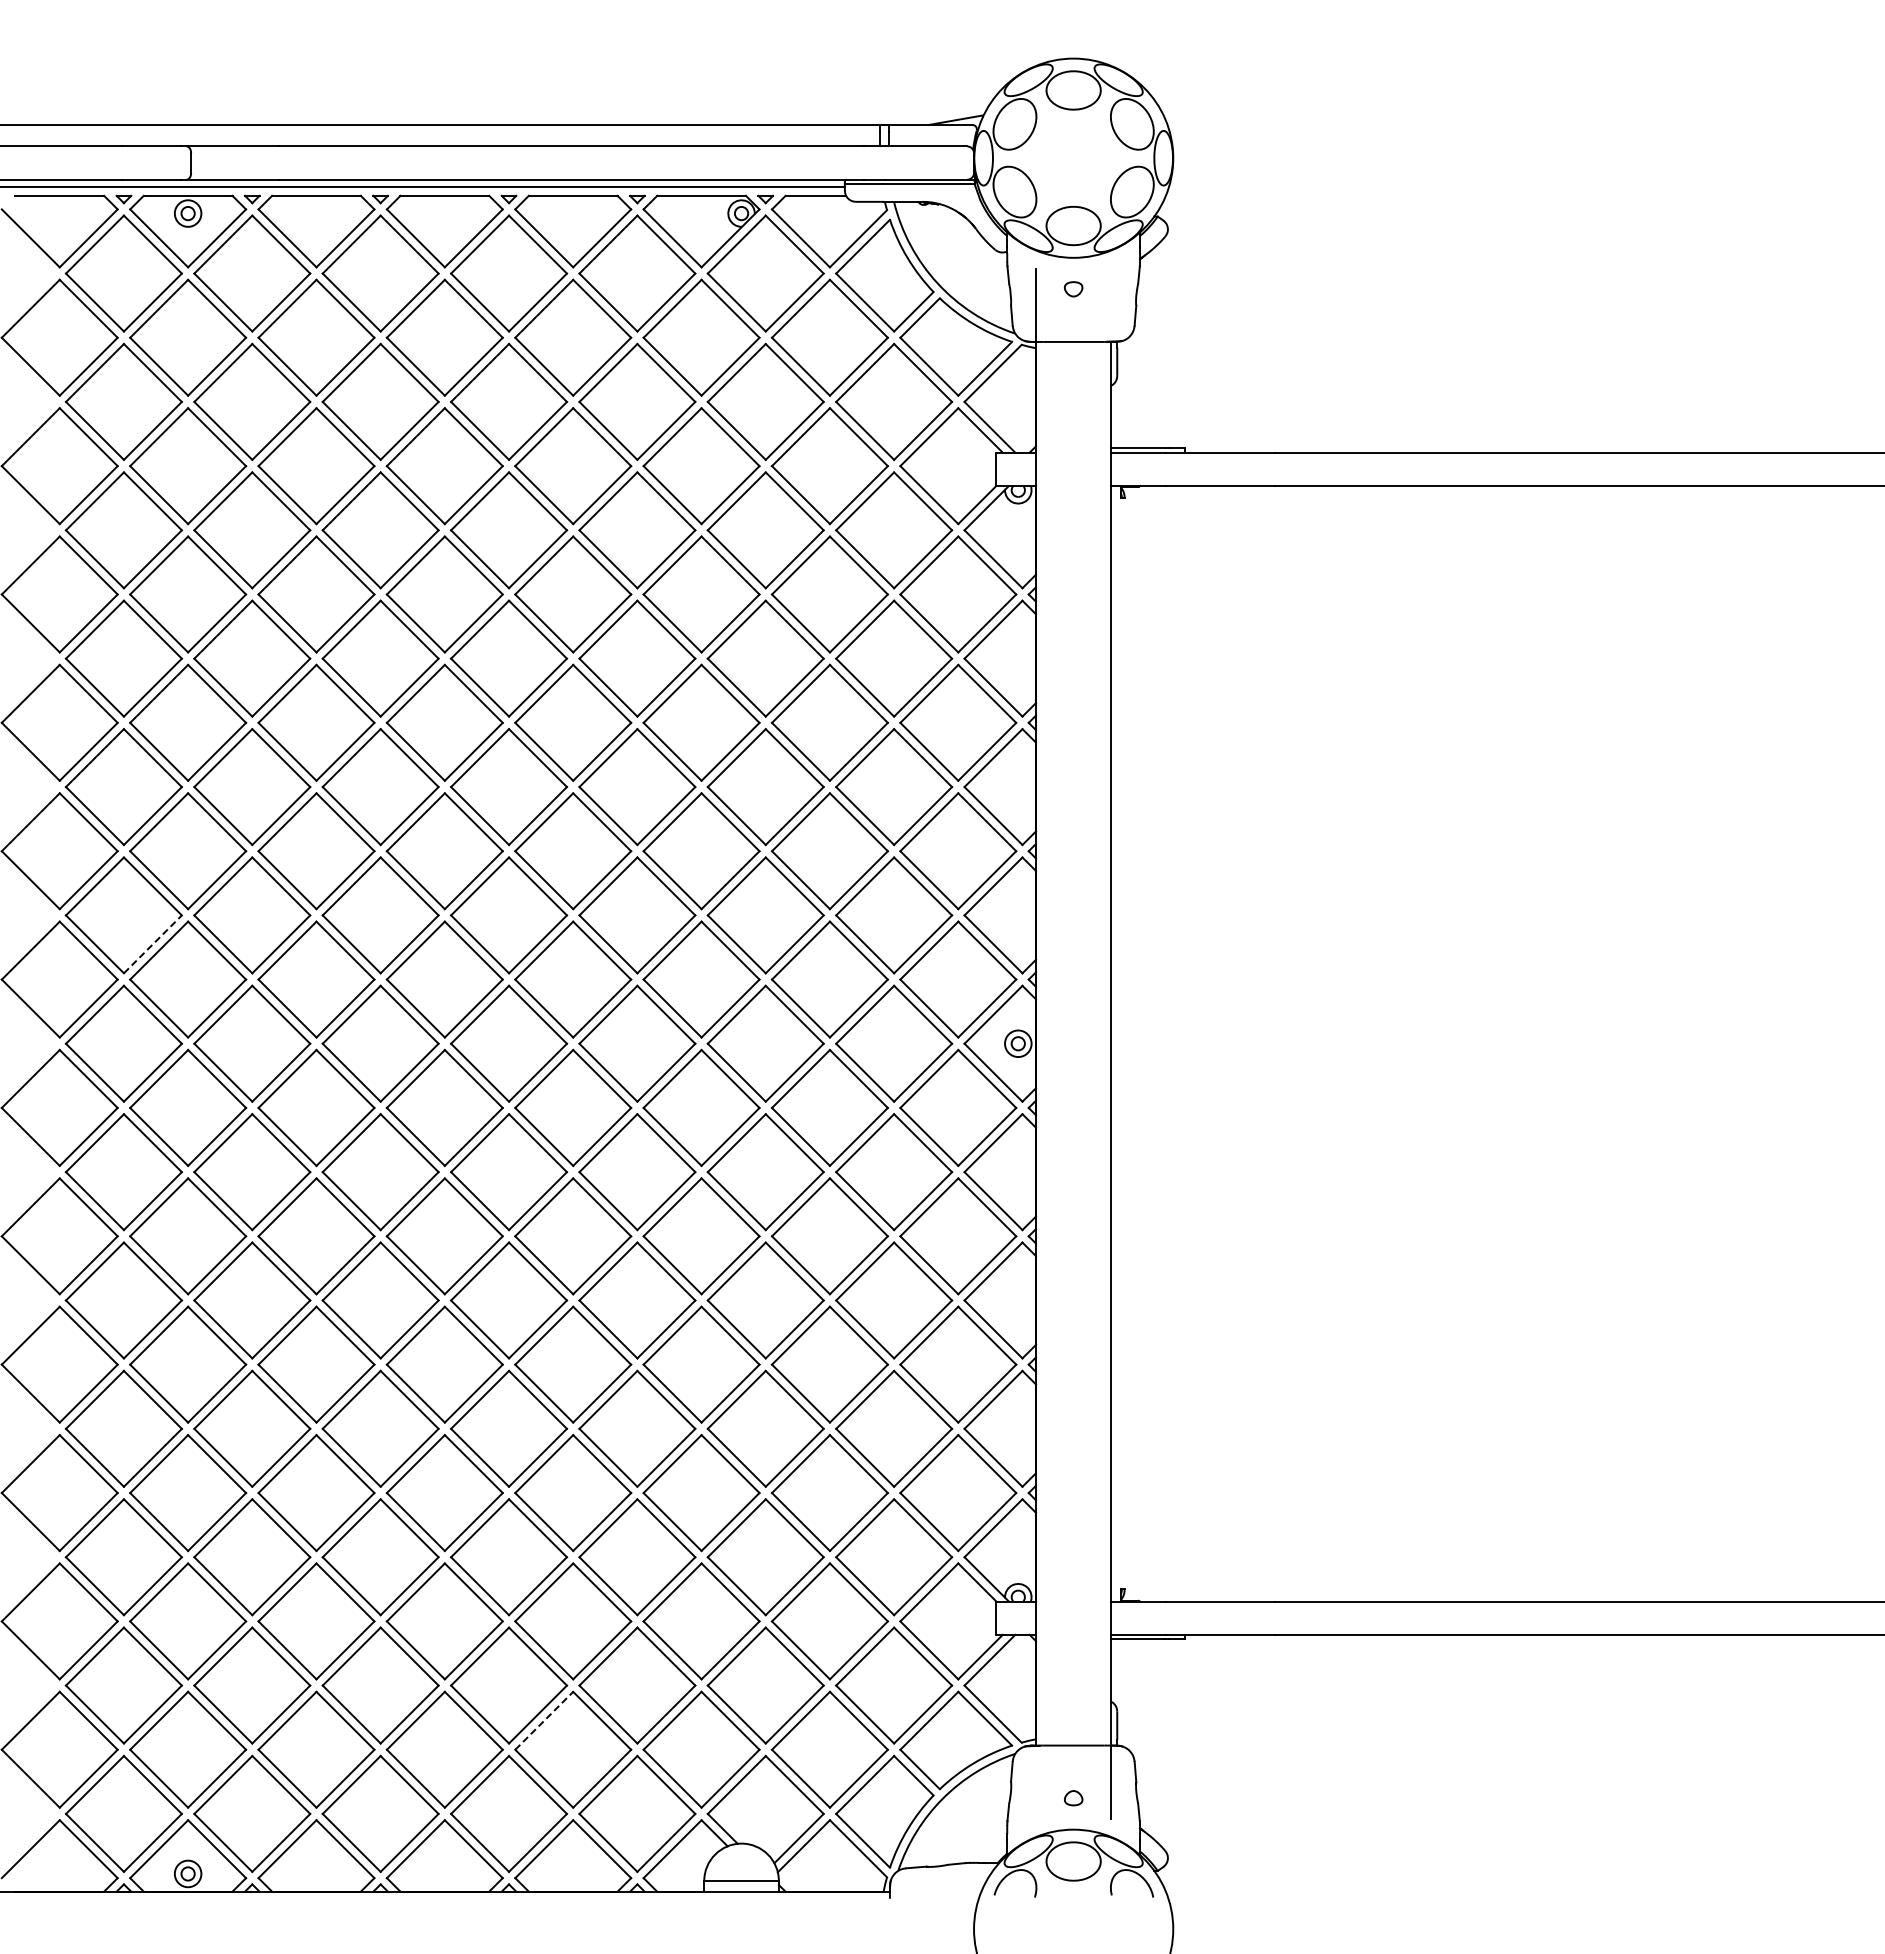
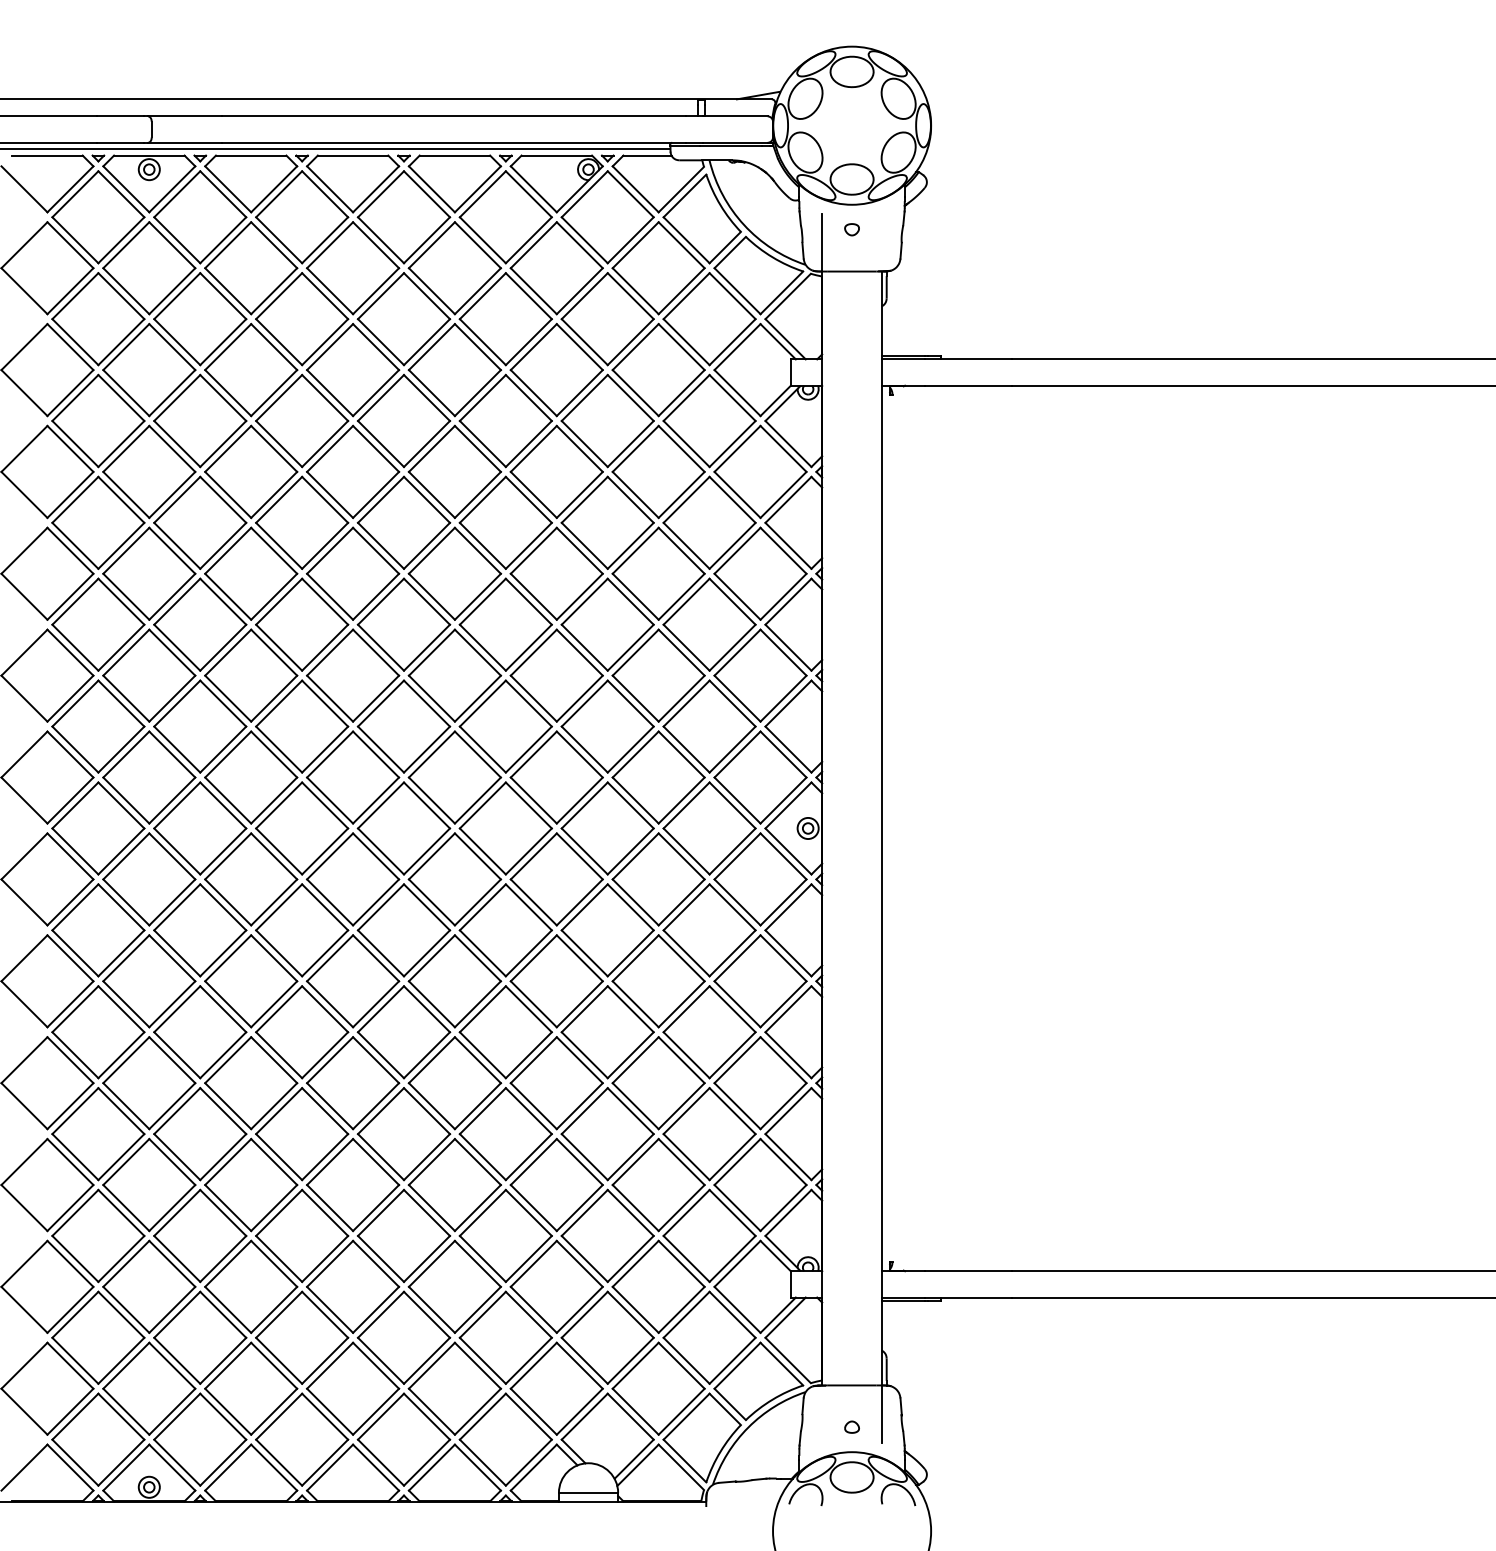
line: (152, 944) -> (121, 749), dashed -> solid
line: (544, 1720) -> (432, 1365), dashed -> solid

